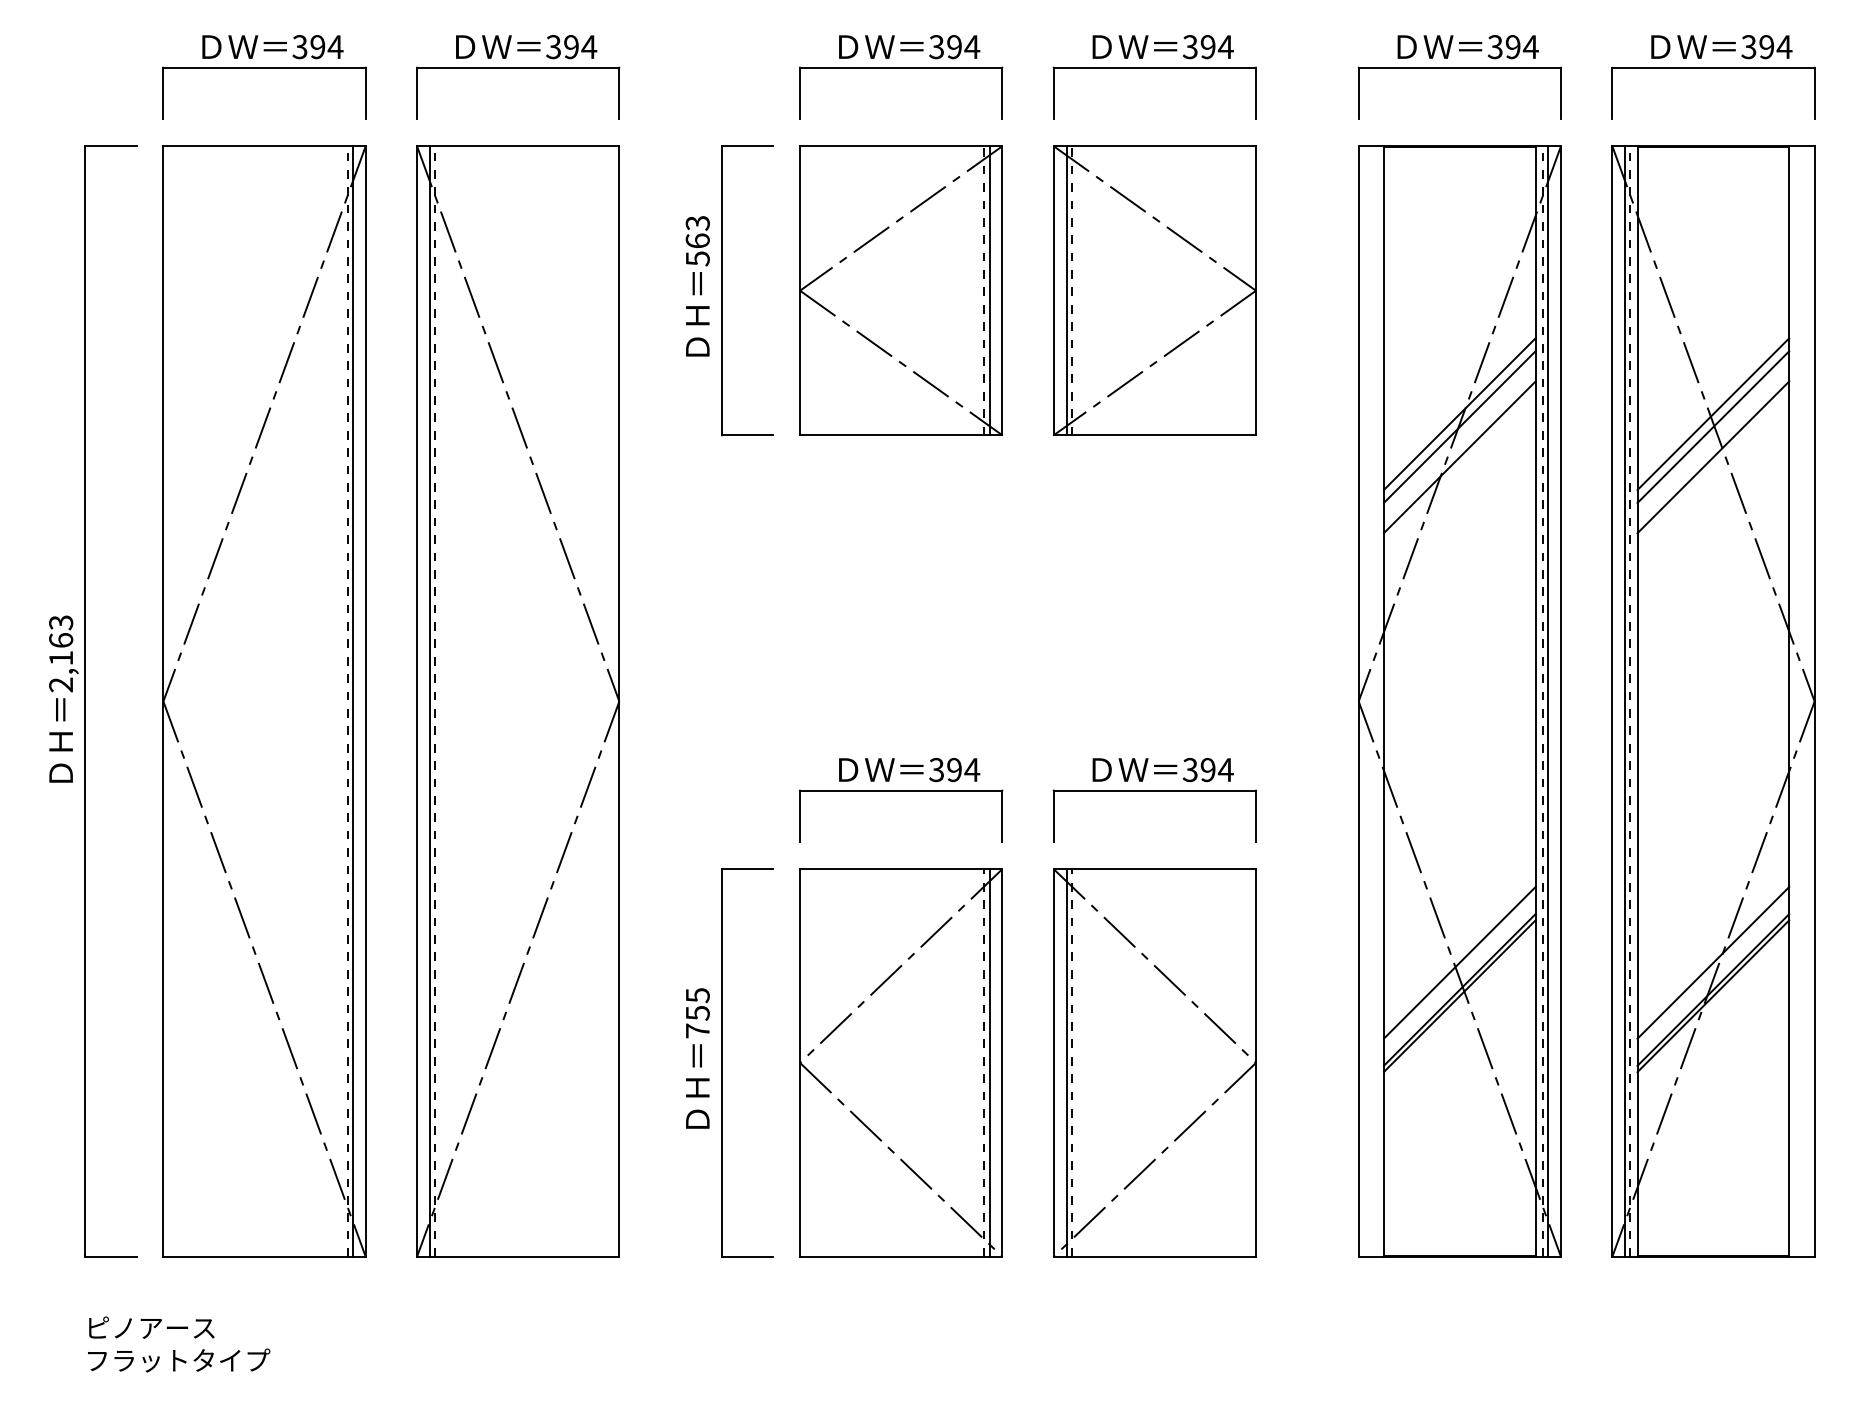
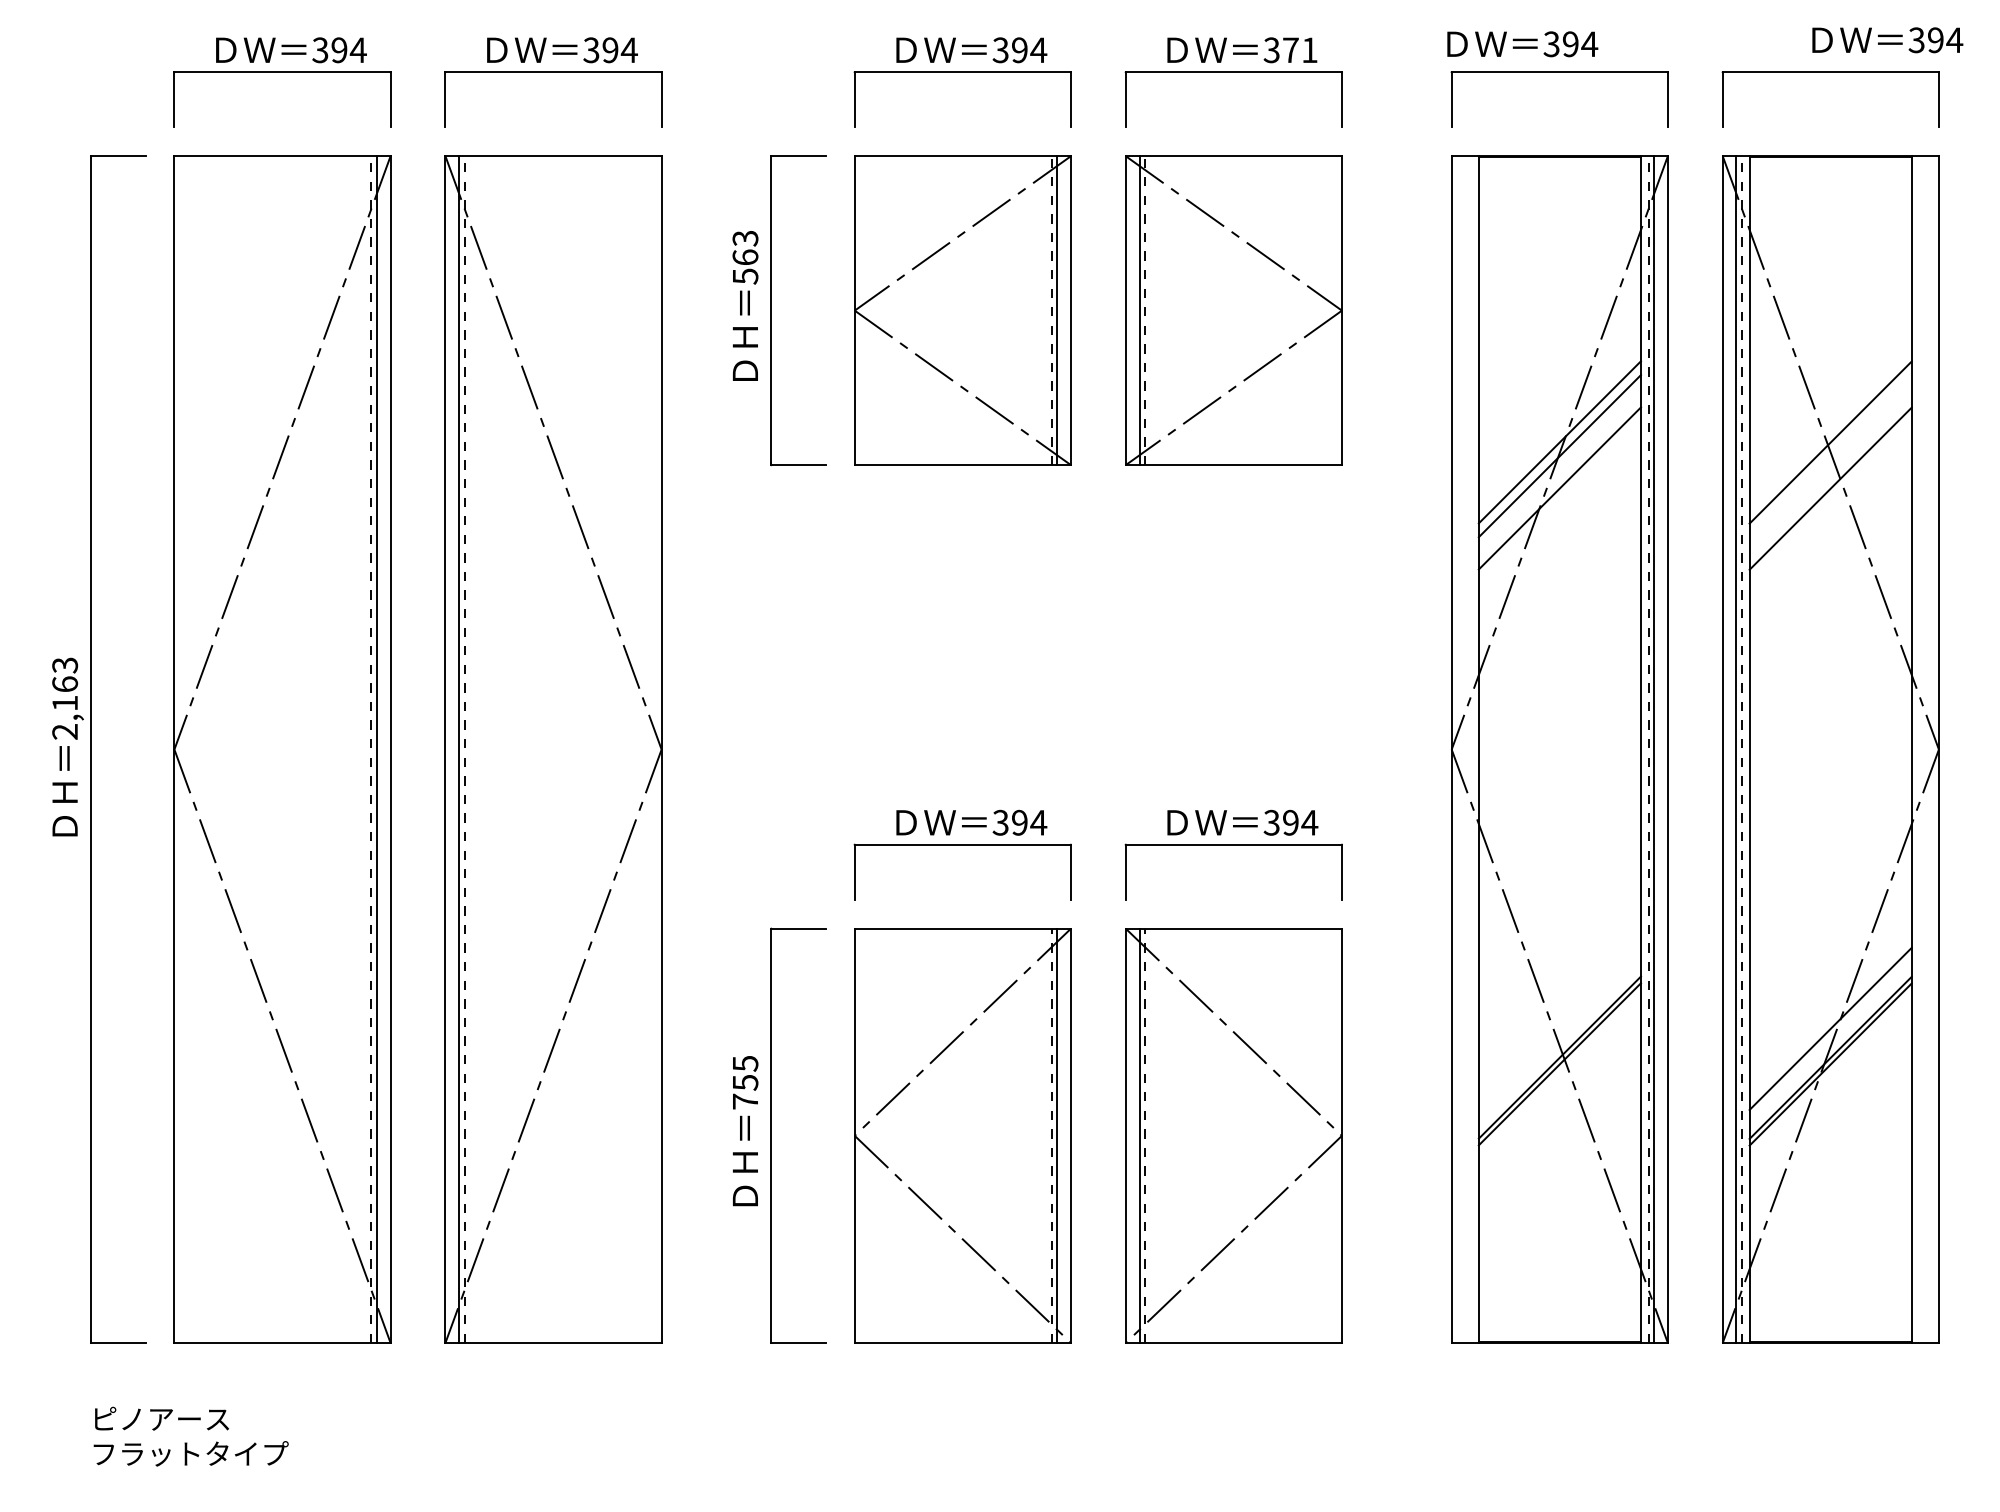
text: (1217, 47) -> (1300, 50), 394 -> 371
text: (1468, 47) -> (1522, 44), moved
text: (1721, 47) -> (1887, 40), moved
line: (1713, 427) -> (1830, 456), removed
line: (1459, 962) -> (1559, 1028), removed

